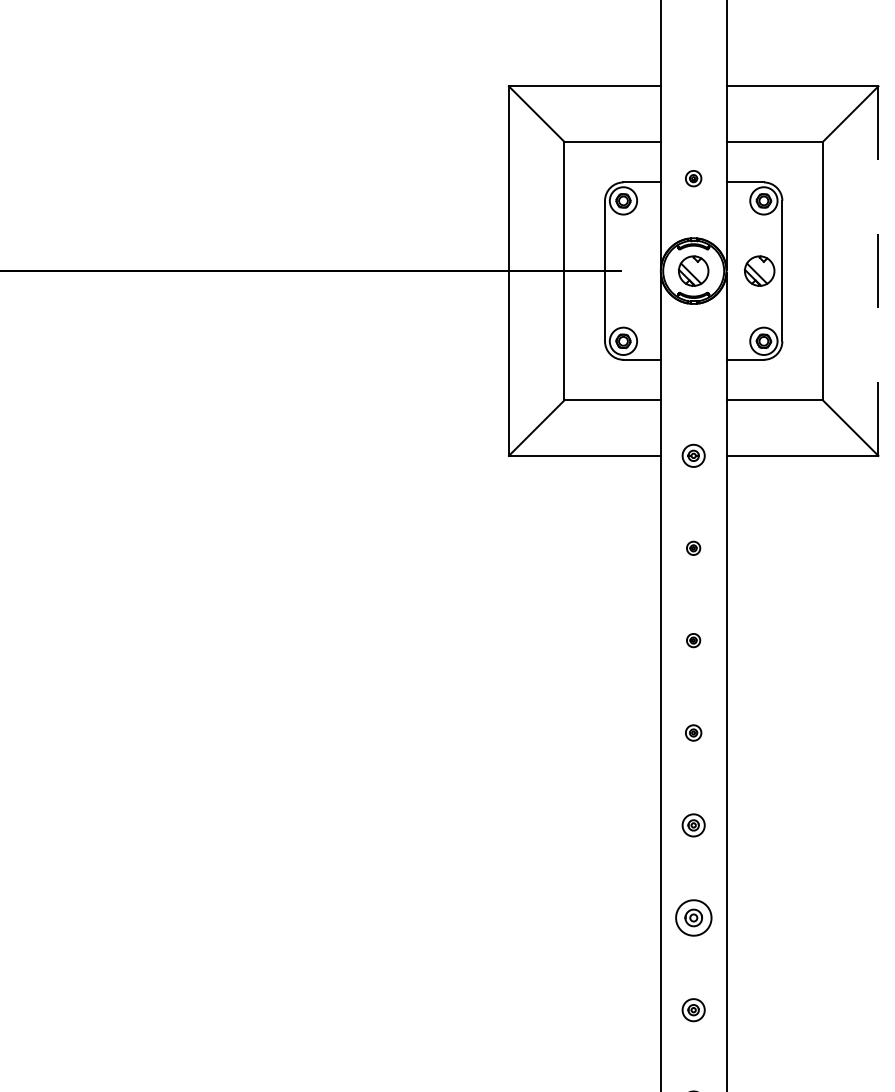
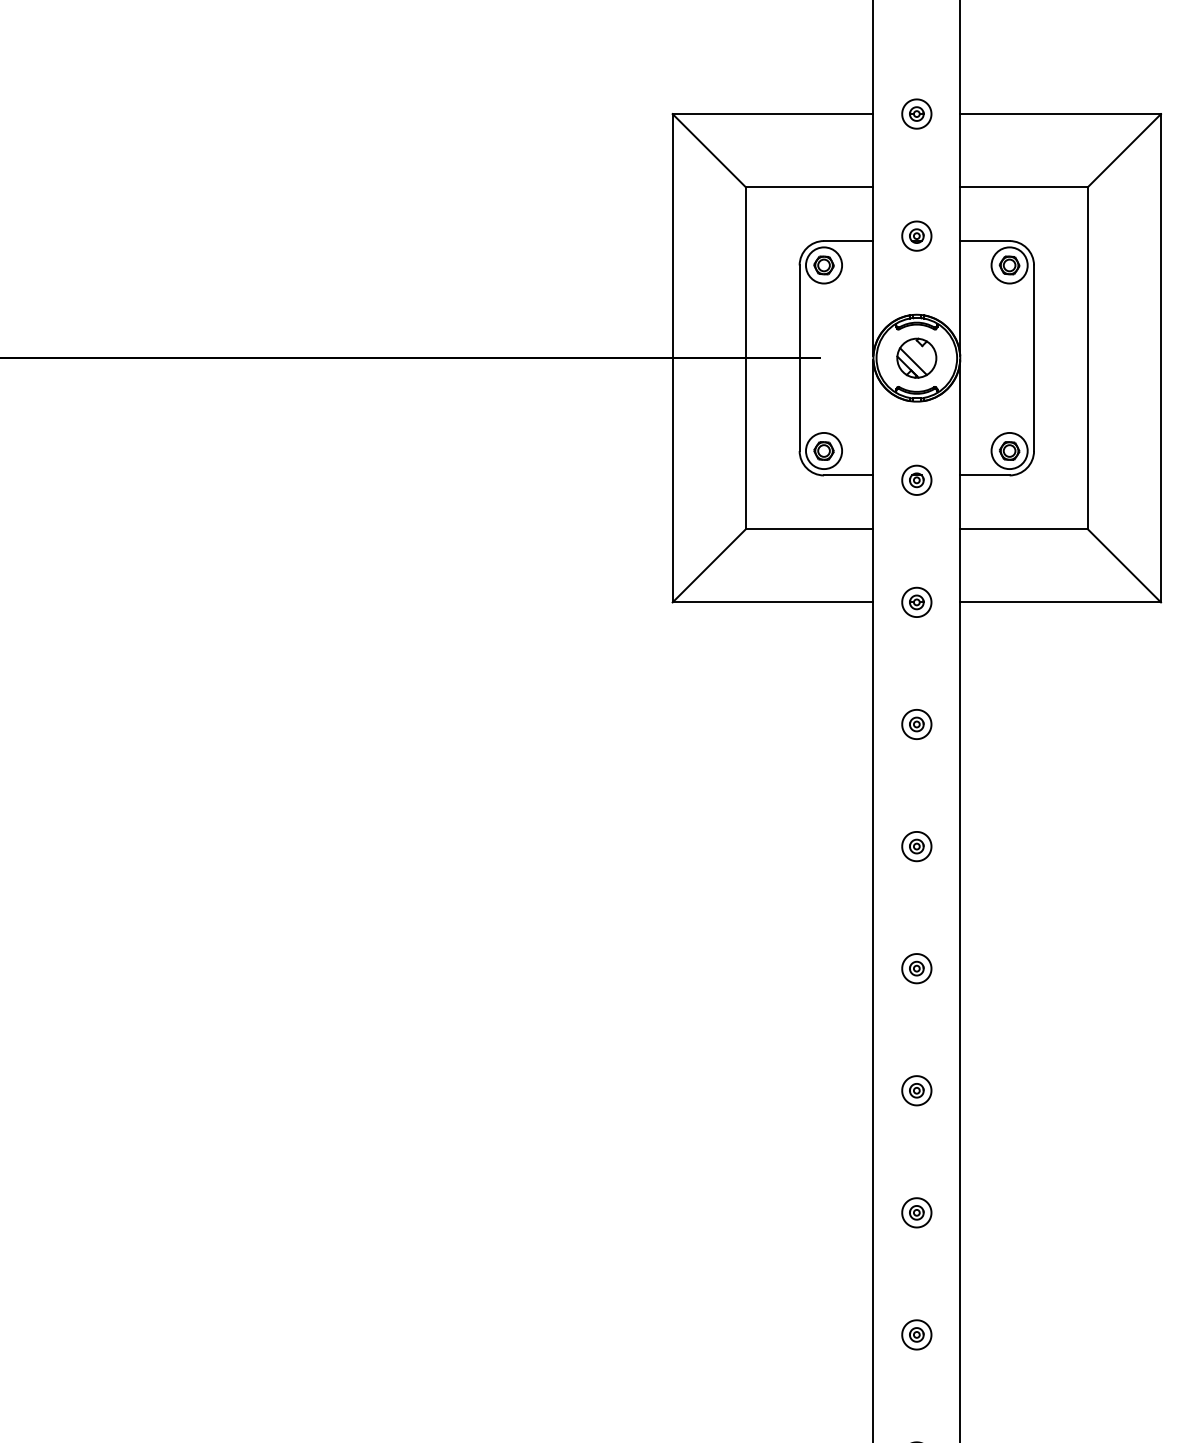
part: (693, 86) -> (916, 114), added
part: (693, 178) -> (916, 235), size x1.43
part: (759, 270) -> (1003, 357), removed
line: (878, 271) -> (1161, 358), dashed -> solid
part: (693, 363) -> (916, 480), added
part: (693, 548) -> (916, 724), size x1.67
part: (693, 640) -> (916, 846), size x1.67
part: (693, 732) -> (916, 967), size x1.43
part: (693, 917) -> (916, 1212), size x0.62

